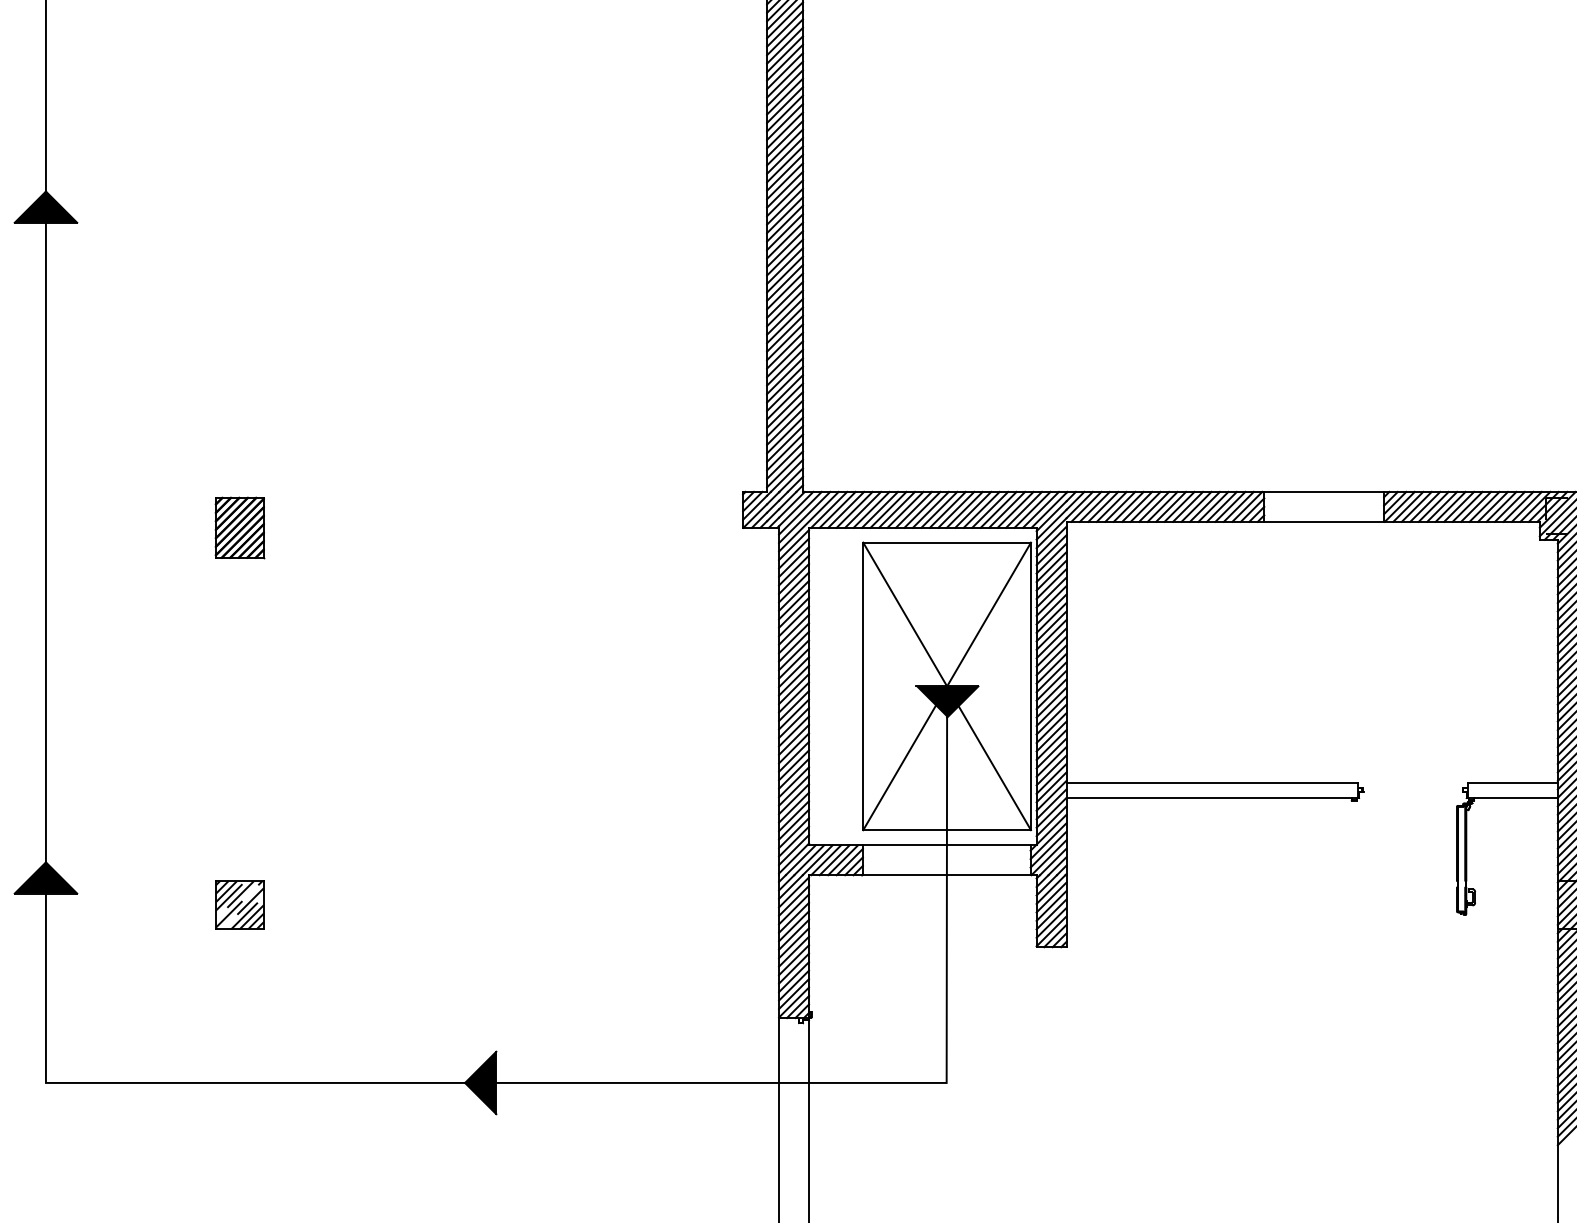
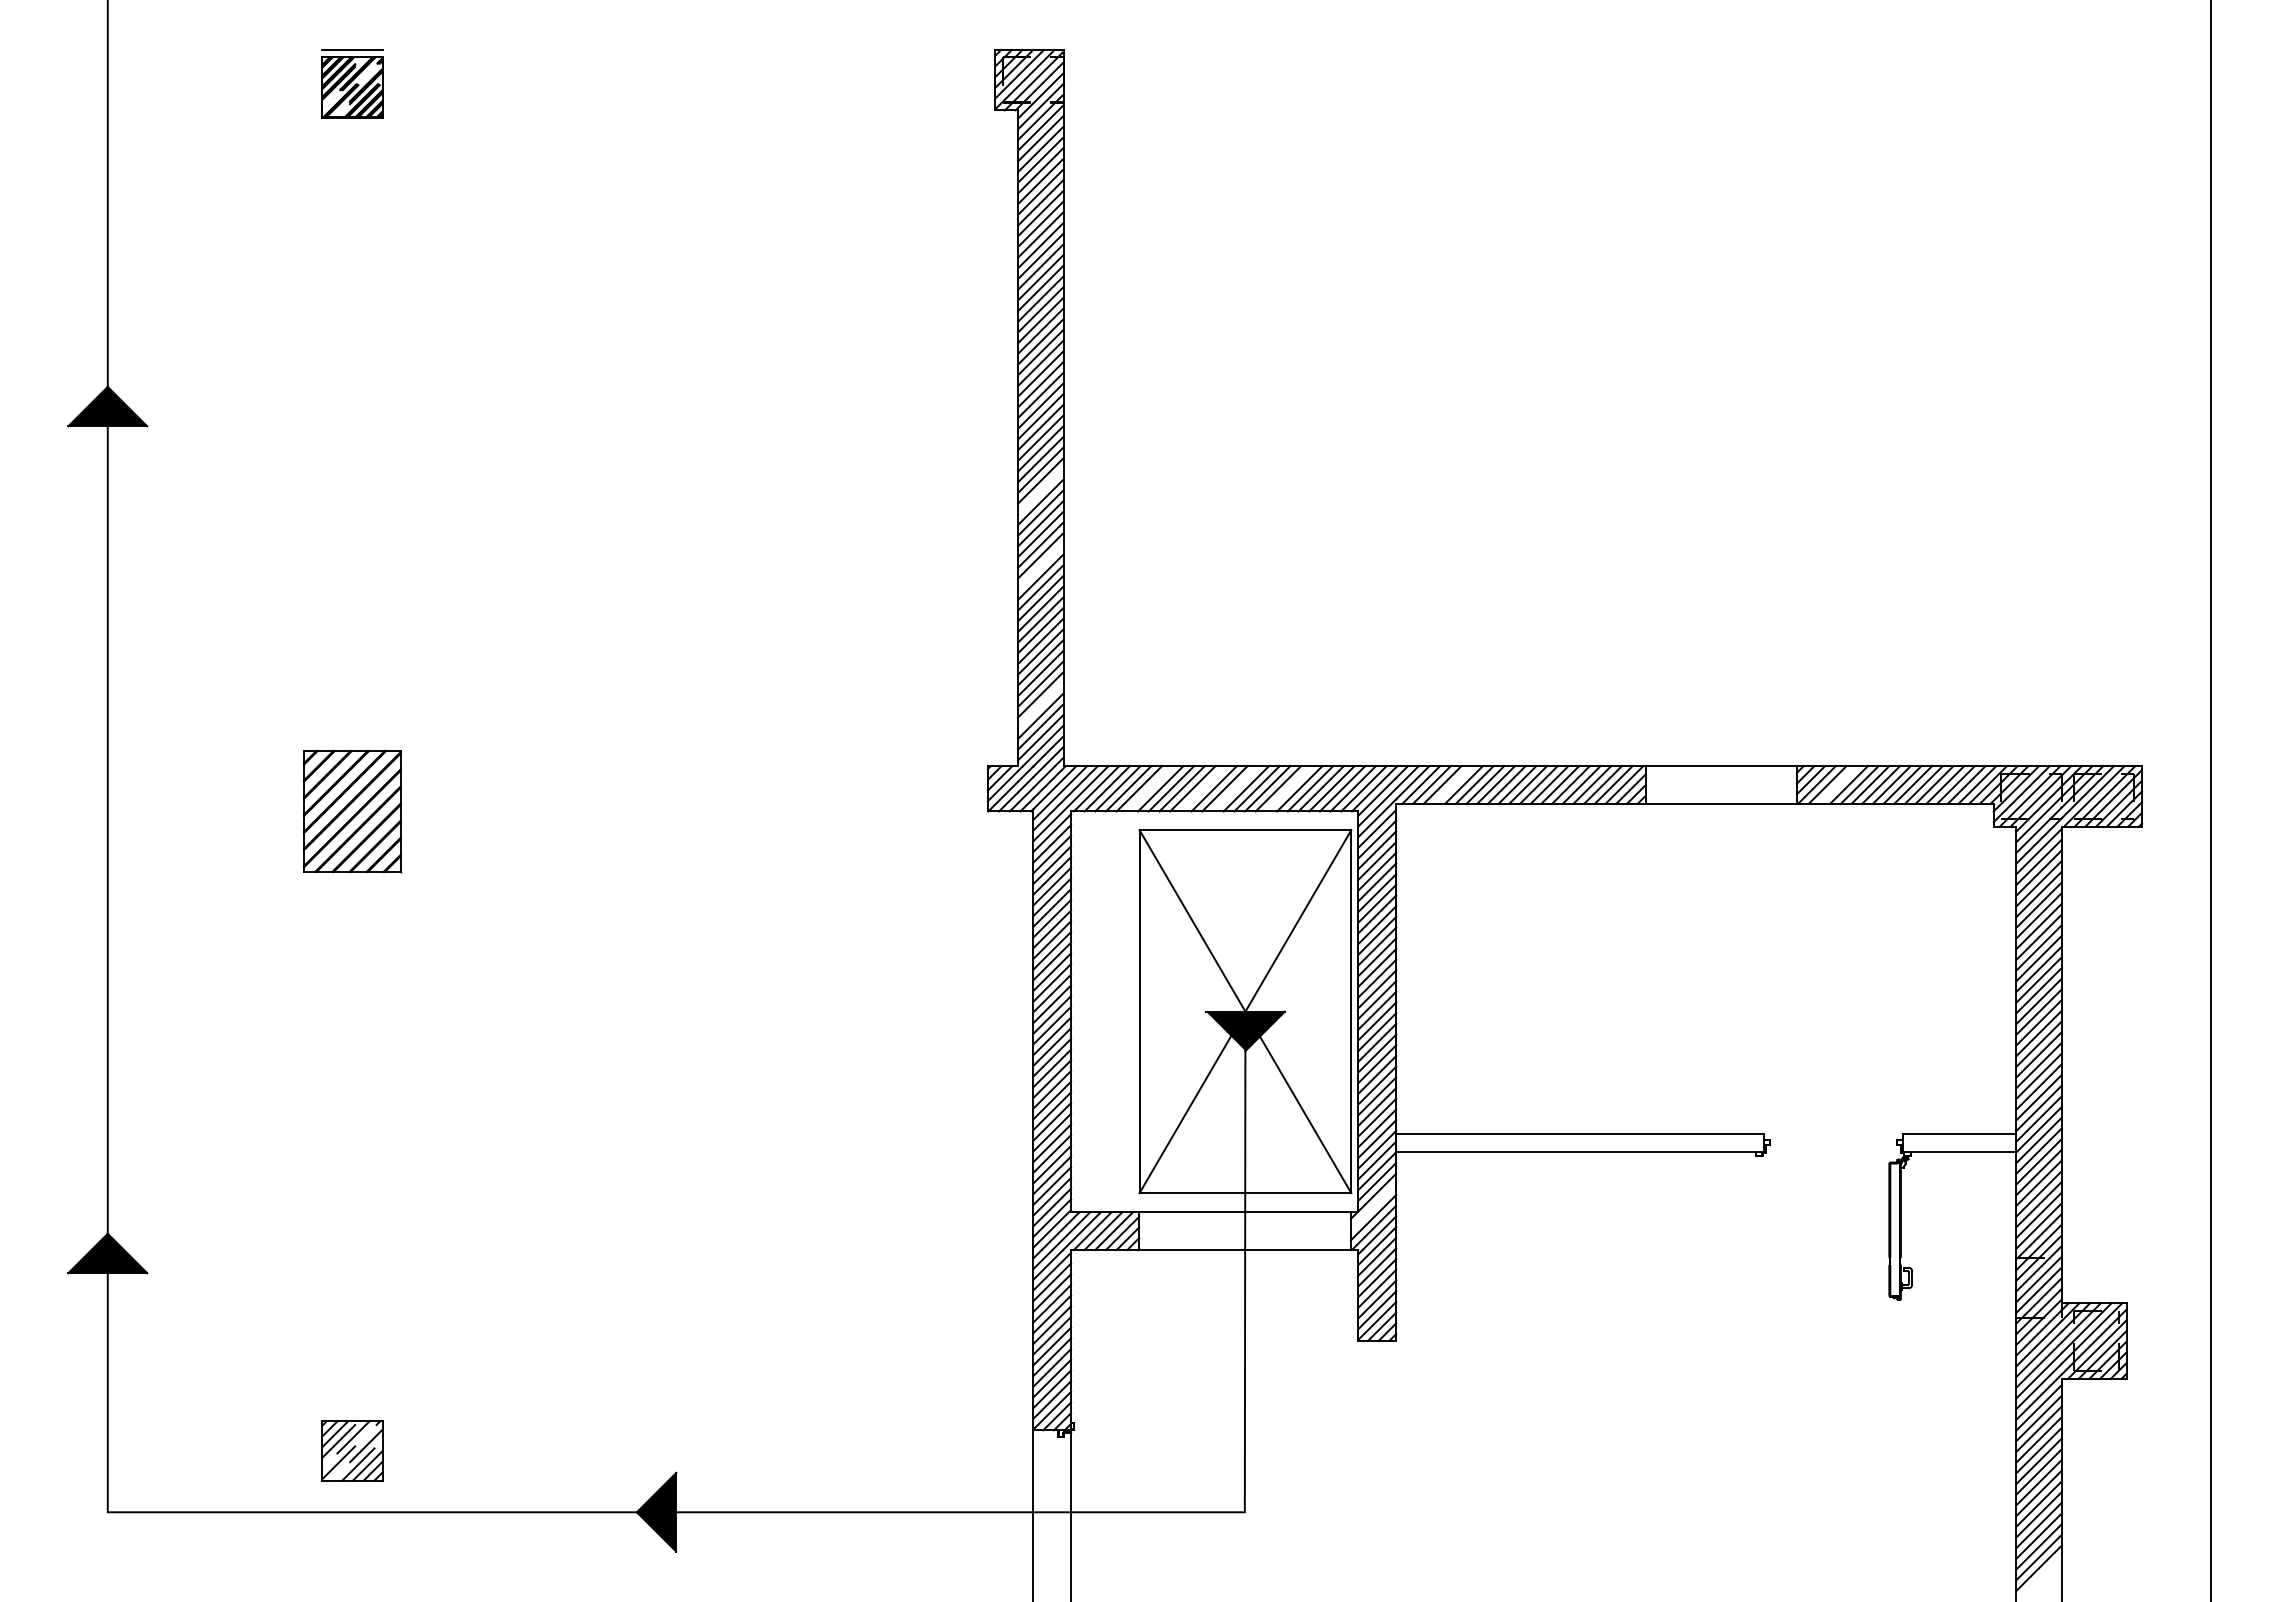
line: (784, 274) -> (1040, 491), removed
line: (784, 333) -> (1040, 566), removed
line: (784, 443) -> (1040, 705), removed
line: (1111, 506) -> (1453, 784), removed
line: (1416, 506) -> (1838, 784), removed
line: (871, 509) -> (1149, 788), removed
line: (913, 509) -> (1203, 788), removed
line: (939, 509) -> (1235, 788), removed
line: (981, 509) -> (1288, 788), removed
part: (239, 527) -> (352, 811), size x1.6
line: (1048, 840) -> (1373, 1206), removed
part: (239, 904) -> (352, 1450), moved

